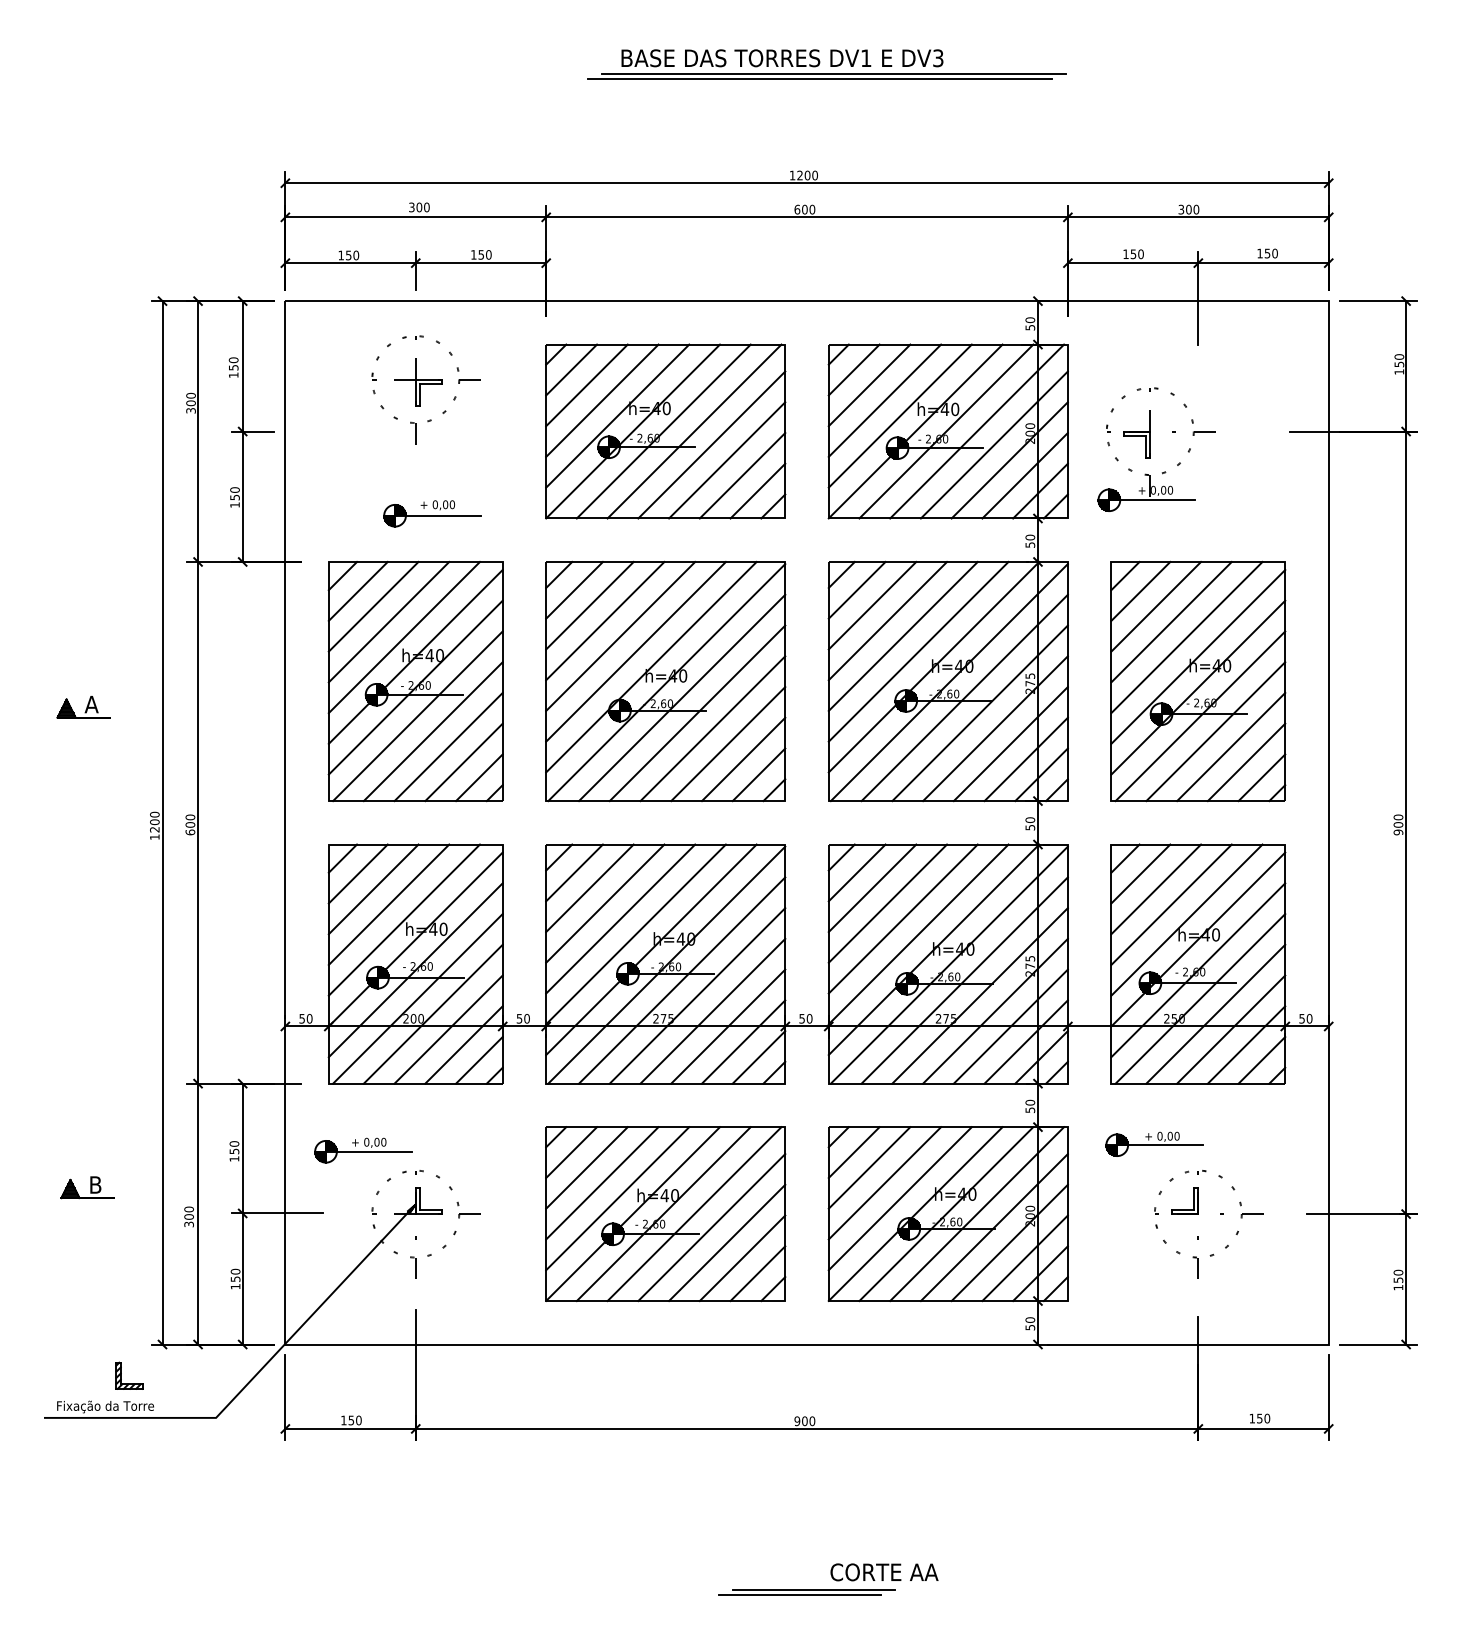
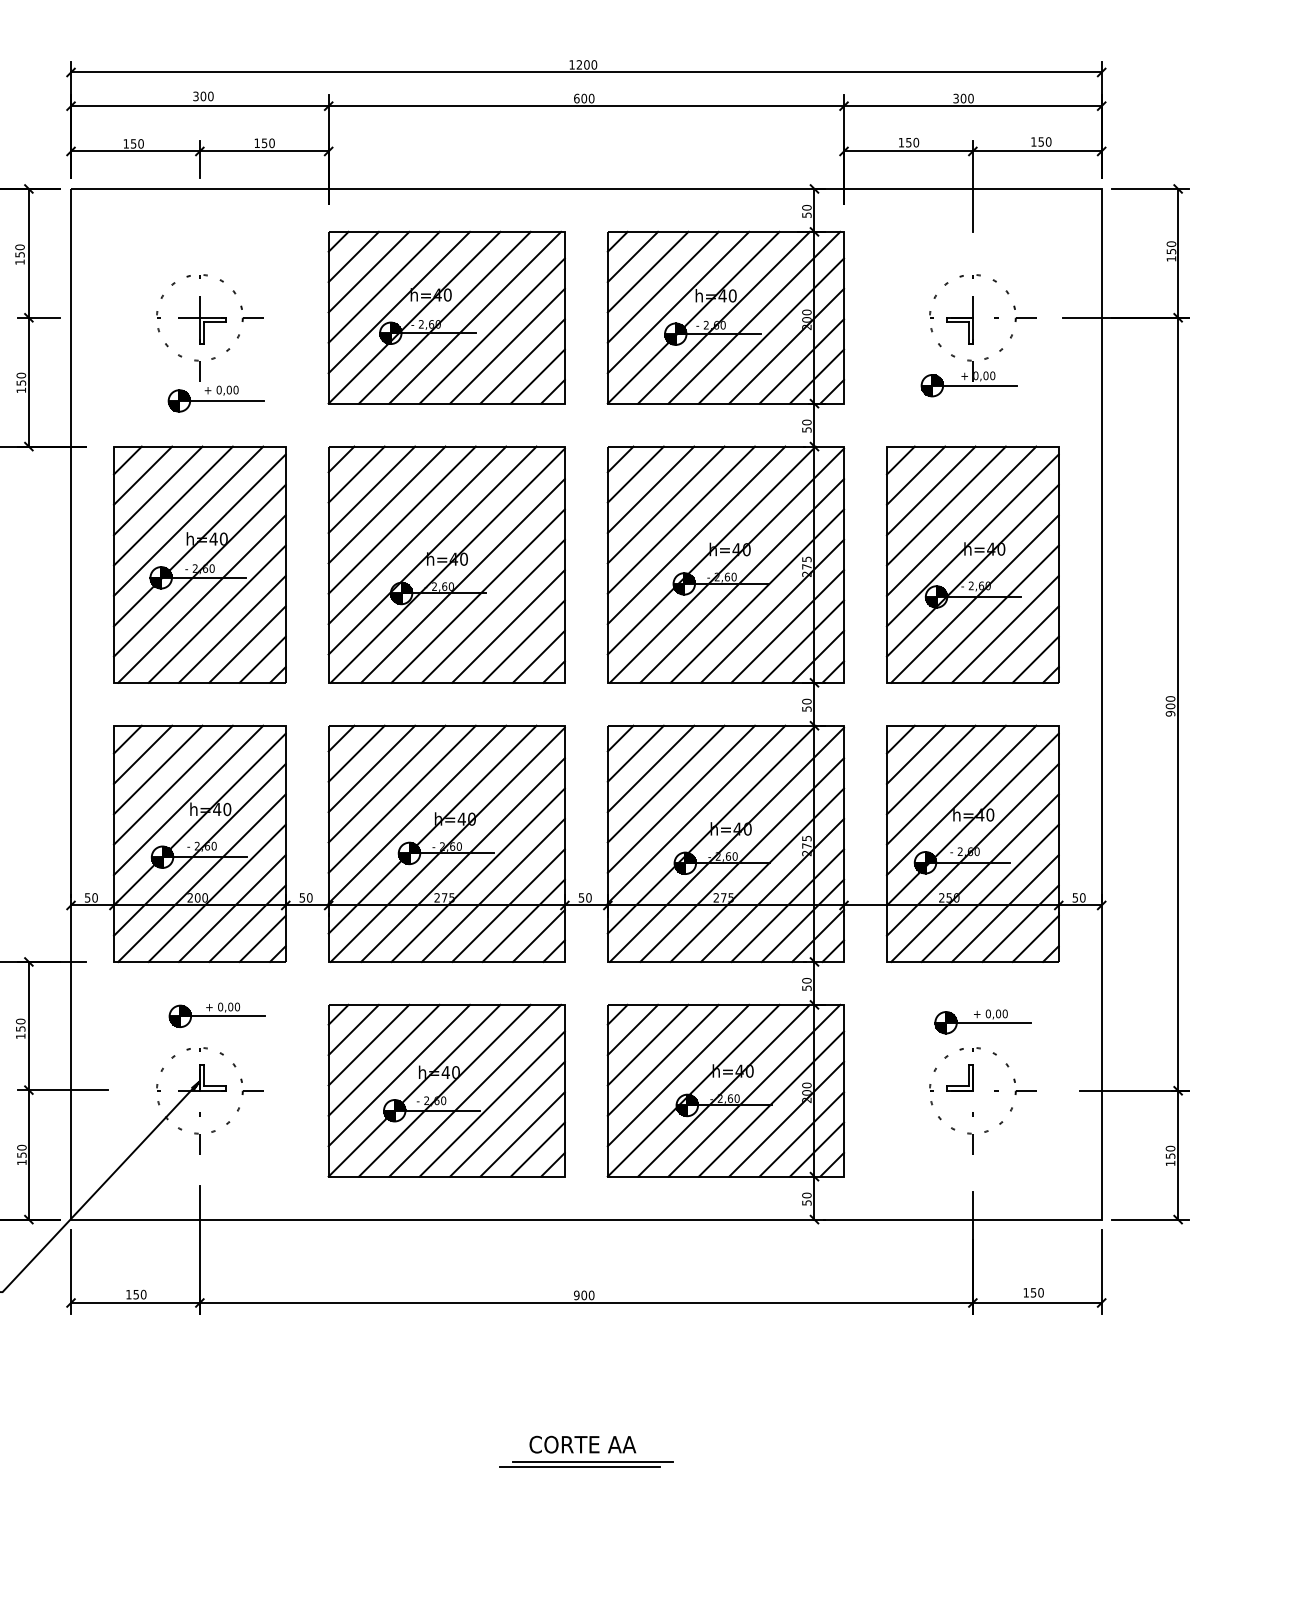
part: (425, 389) -> (209, 327), moved
part: (1156, 449) -> (978, 335), moved
part: (1154, 1143) -> (982, 1021), moved
part: (363, 1150) -> (217, 1015), moved
text: (884, 1572) -> (582, 1444), moved

